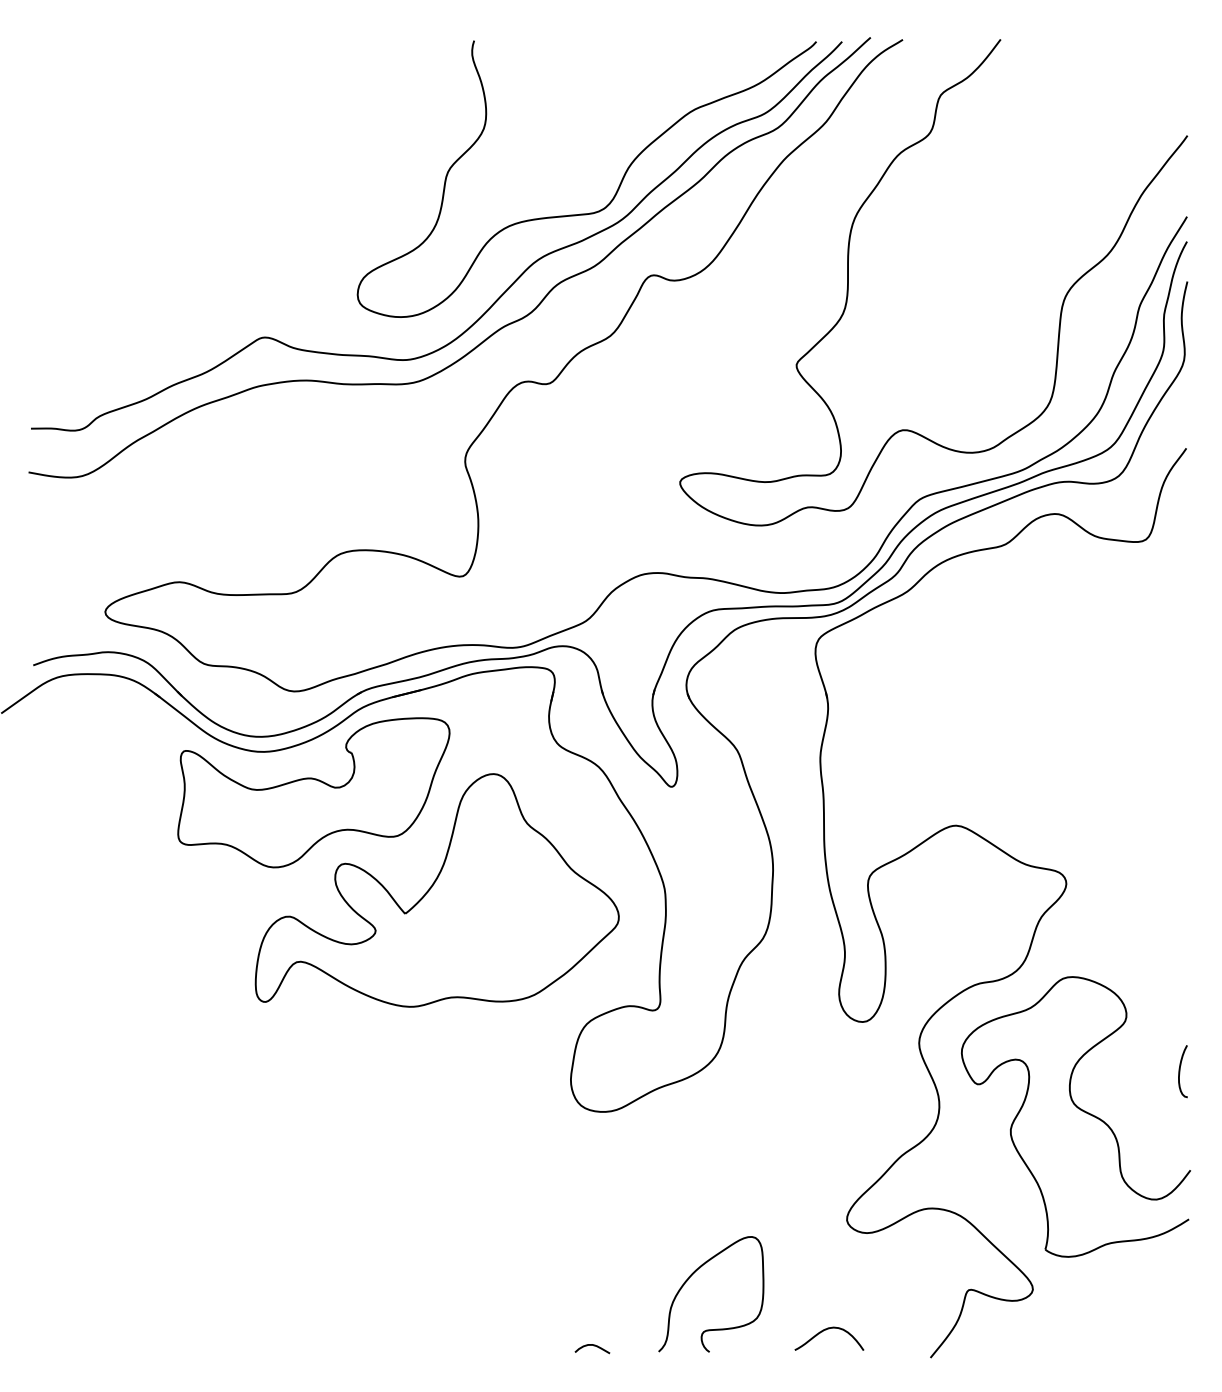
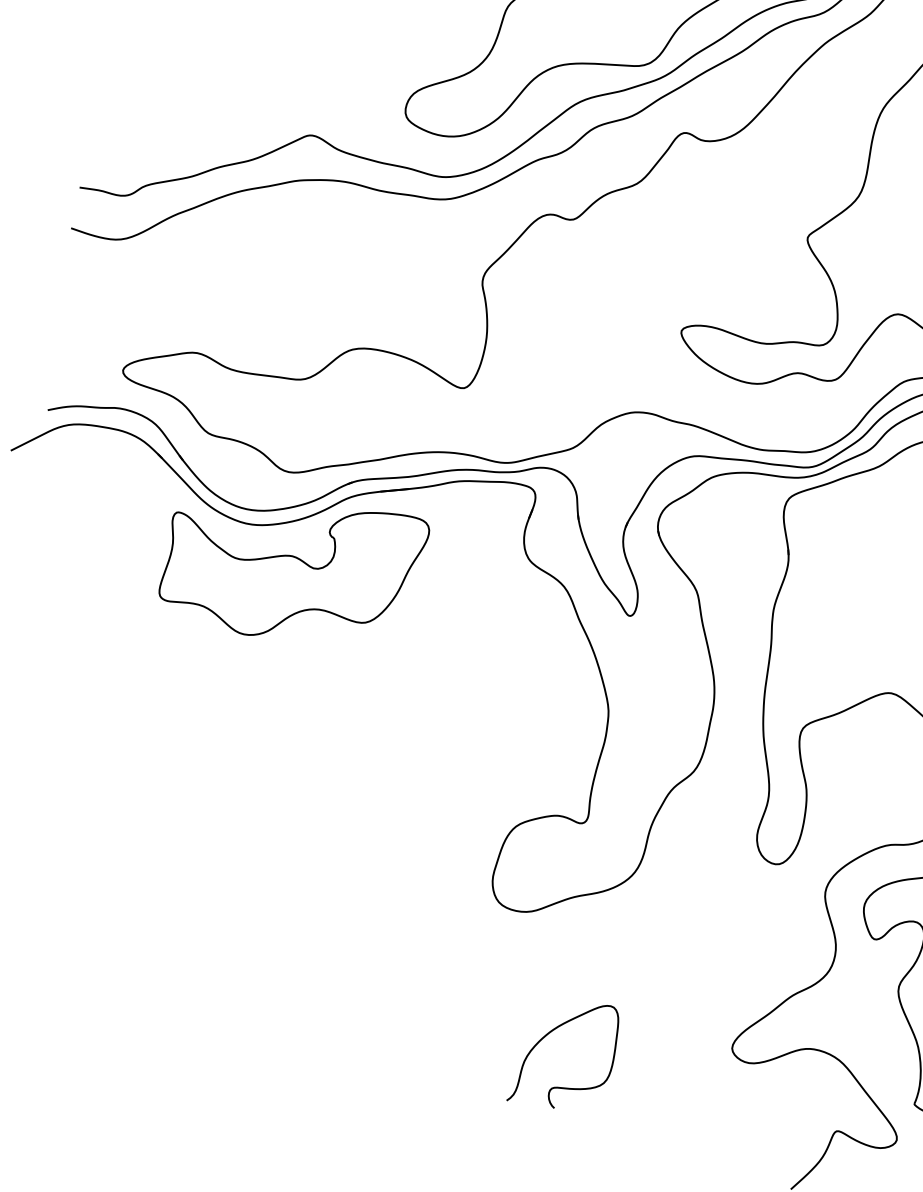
part: (436, 890) -> (394, 679), removed
curve: (692, 1275) -> (549, 1033), moved
curve: (826, 1330) -> (697, 1148), removed
curve: (593, 1346) -> (475, 1130), removed

